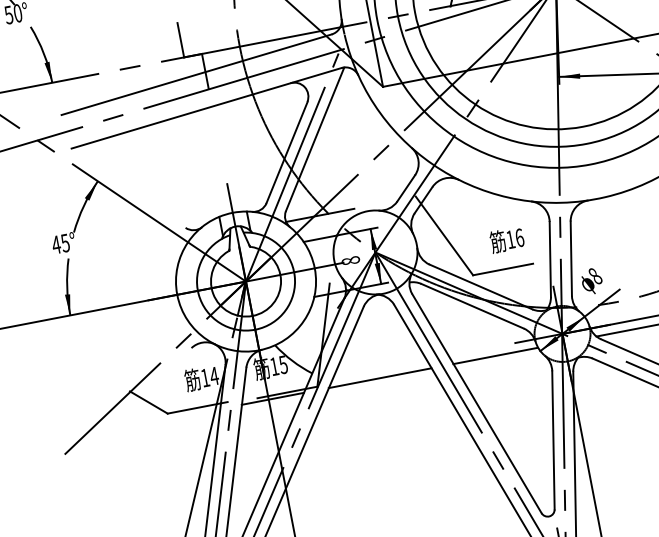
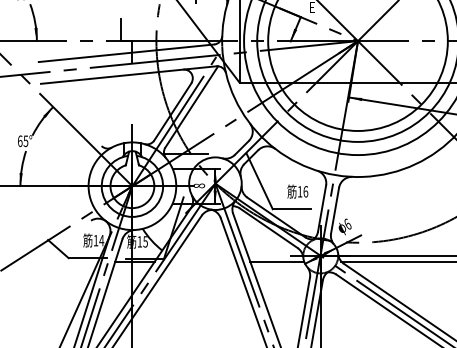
text: (55, 245) -> (19, 141), 45 -> 65
text: (594, 275) -> (347, 223), 8 -> 6
line: (380, 378) -> (203, 261), removed

